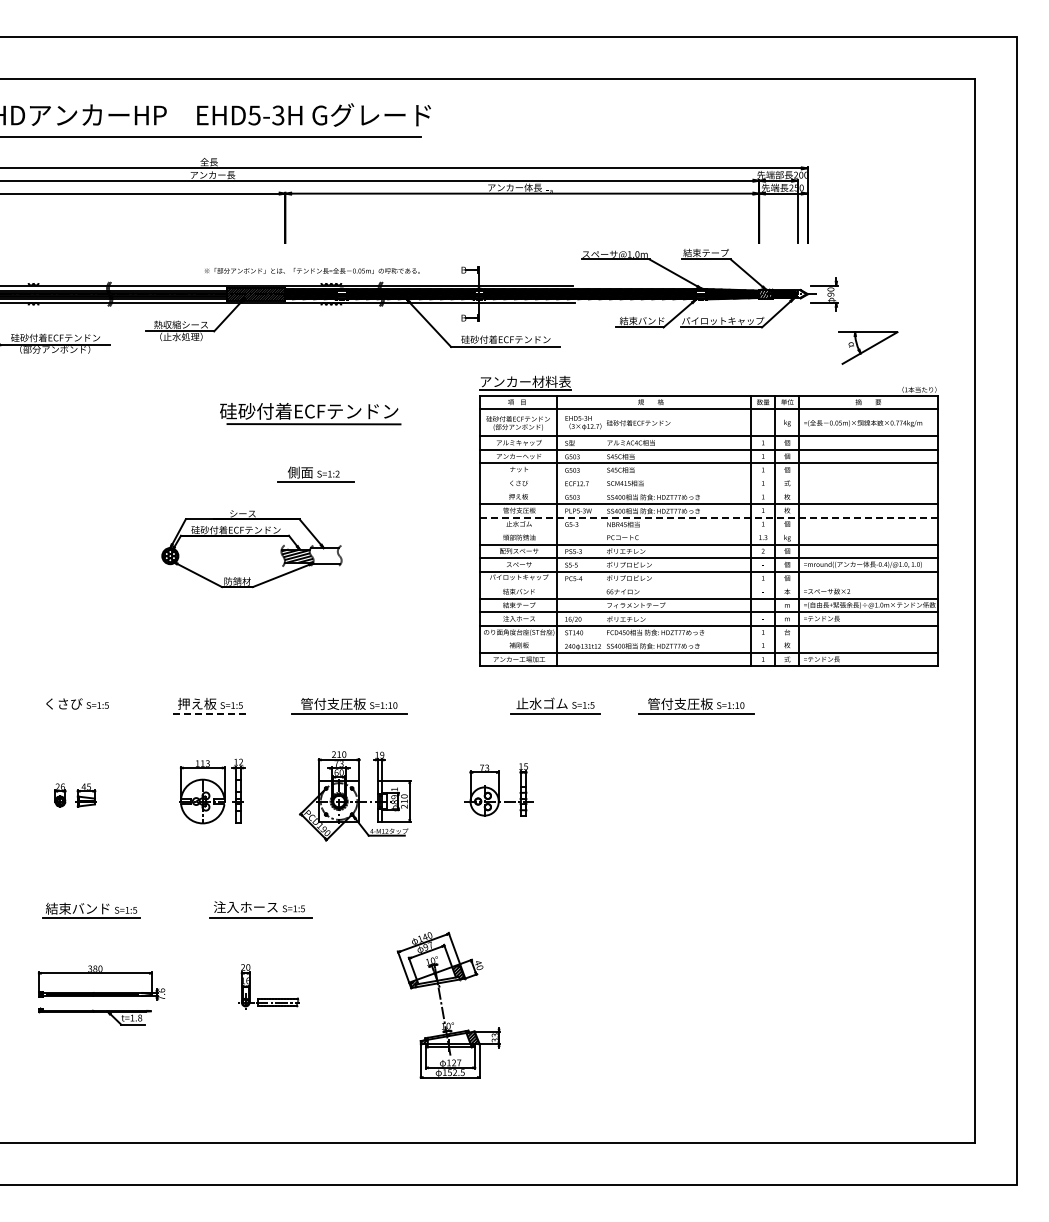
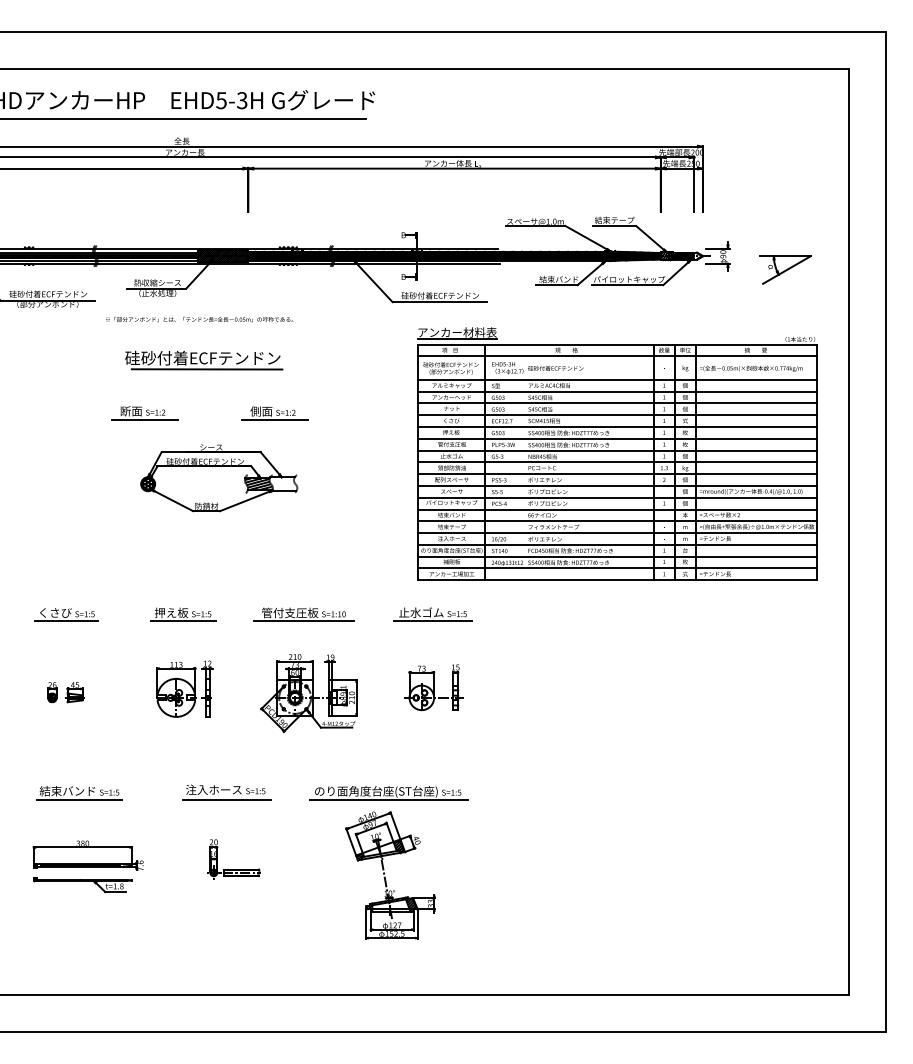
text: (312, 270) -> (199, 319), moved
part: (868, 347) -> (785, 269), moved
part: (310, 414) -> (204, 360), moved
part: (166, 474) -> (144, 413), added
line: (708, 476) -> (616, 414), added
line: (708, 490) -> (616, 427), added
line: (709, 517) -> (617, 450), dashed -> solid
line: (708, 531) -> (616, 462), added
line: (708, 585) -> (616, 509), added
line: (708, 639) -> (616, 556), added
part: (555, 705) -> (432, 614), moved
part: (696, 706) -> (606, 615), removed
line: (76, 713) -> (66, 621), added
line: (210, 713) -> (183, 621), dashed -> solid
part: (446, 910) -> (388, 792), added

